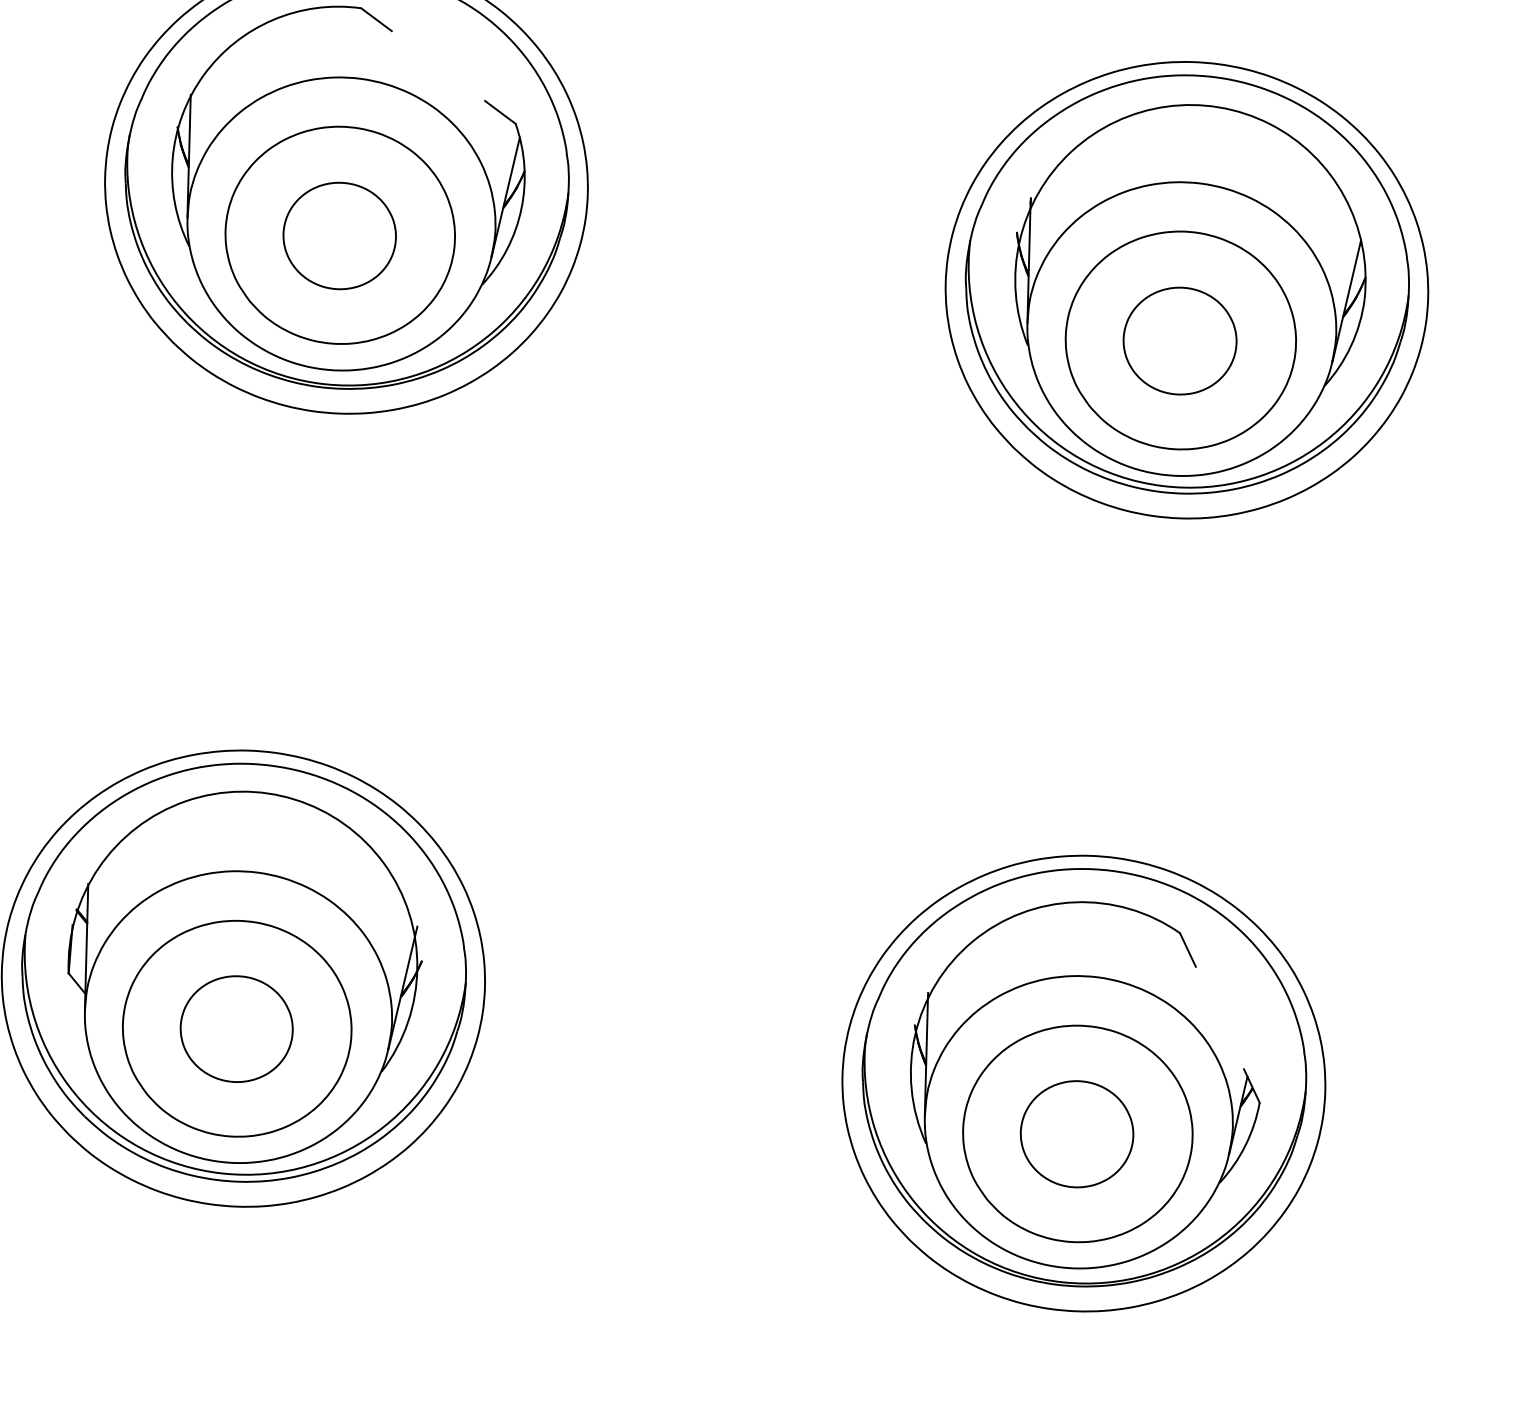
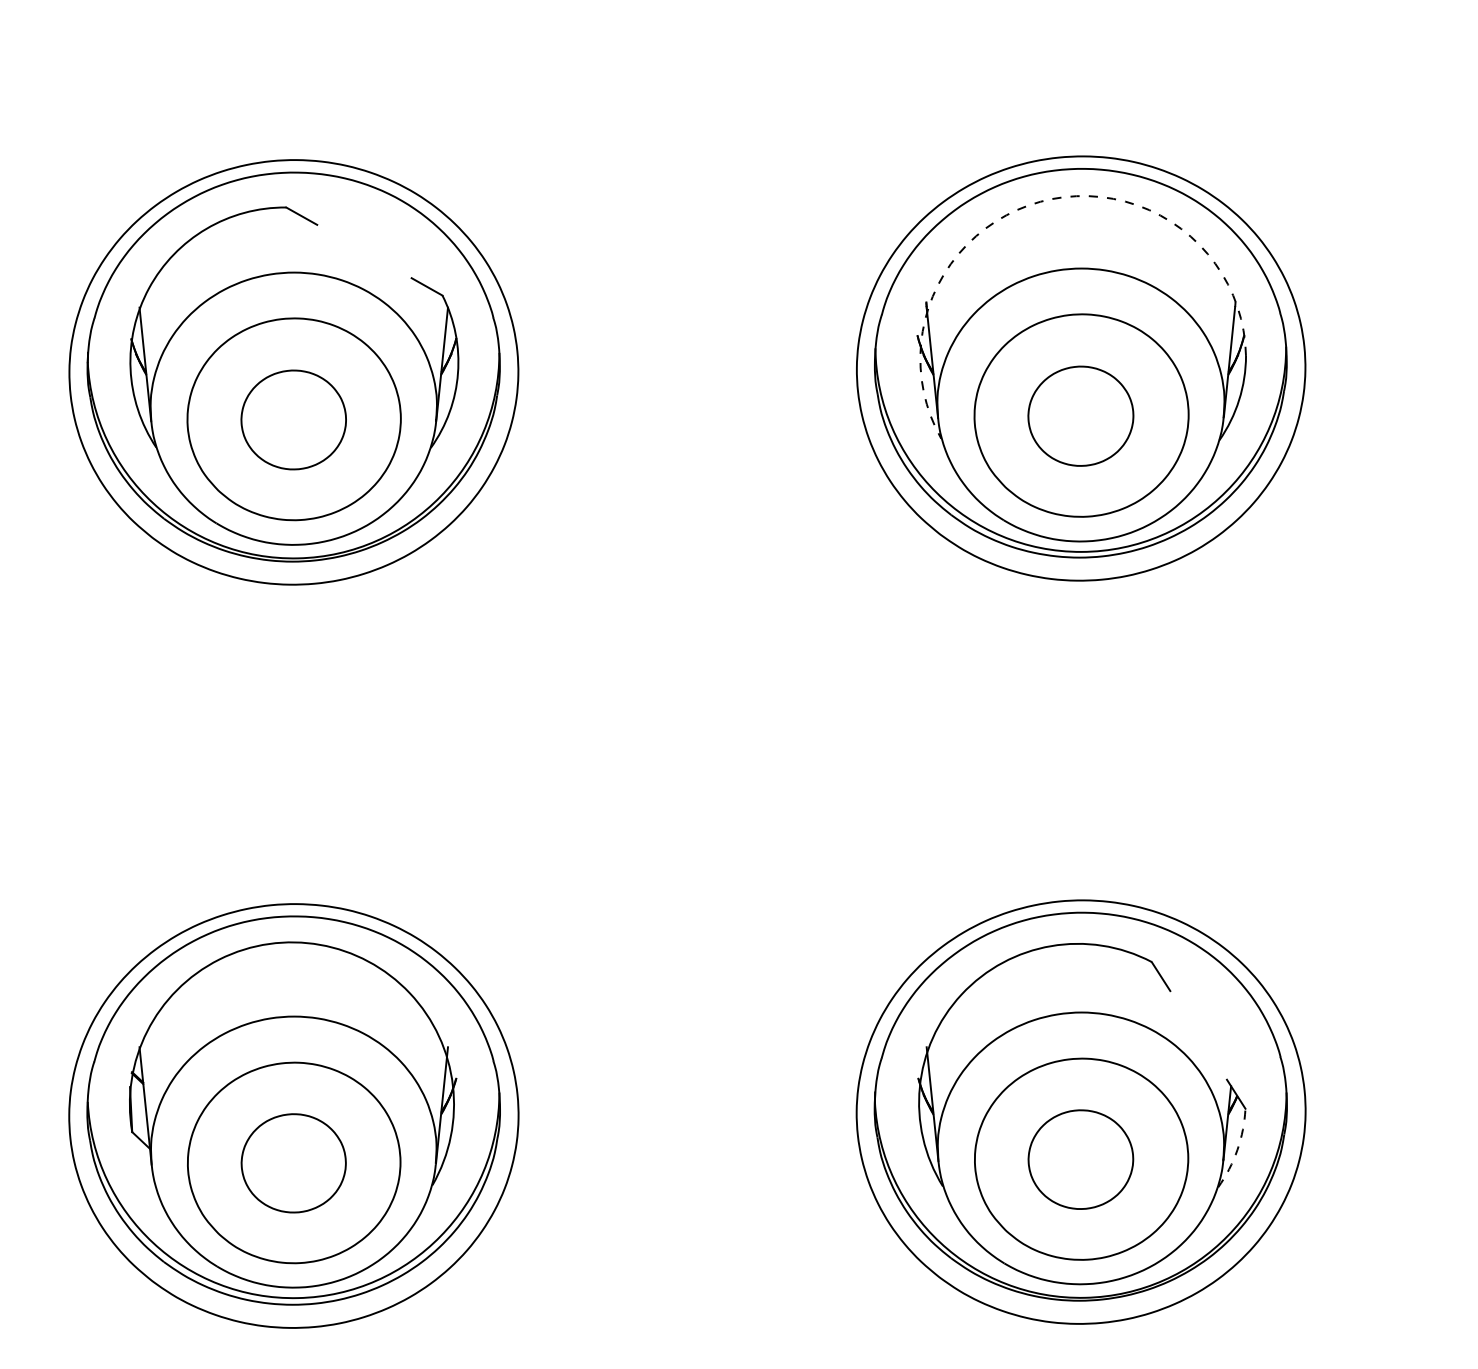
arc: (1166, 106) -> (1040, 201), solid -> dashed
arc: (1245, 1145) -> (1237, 1149), solid -> dashed

